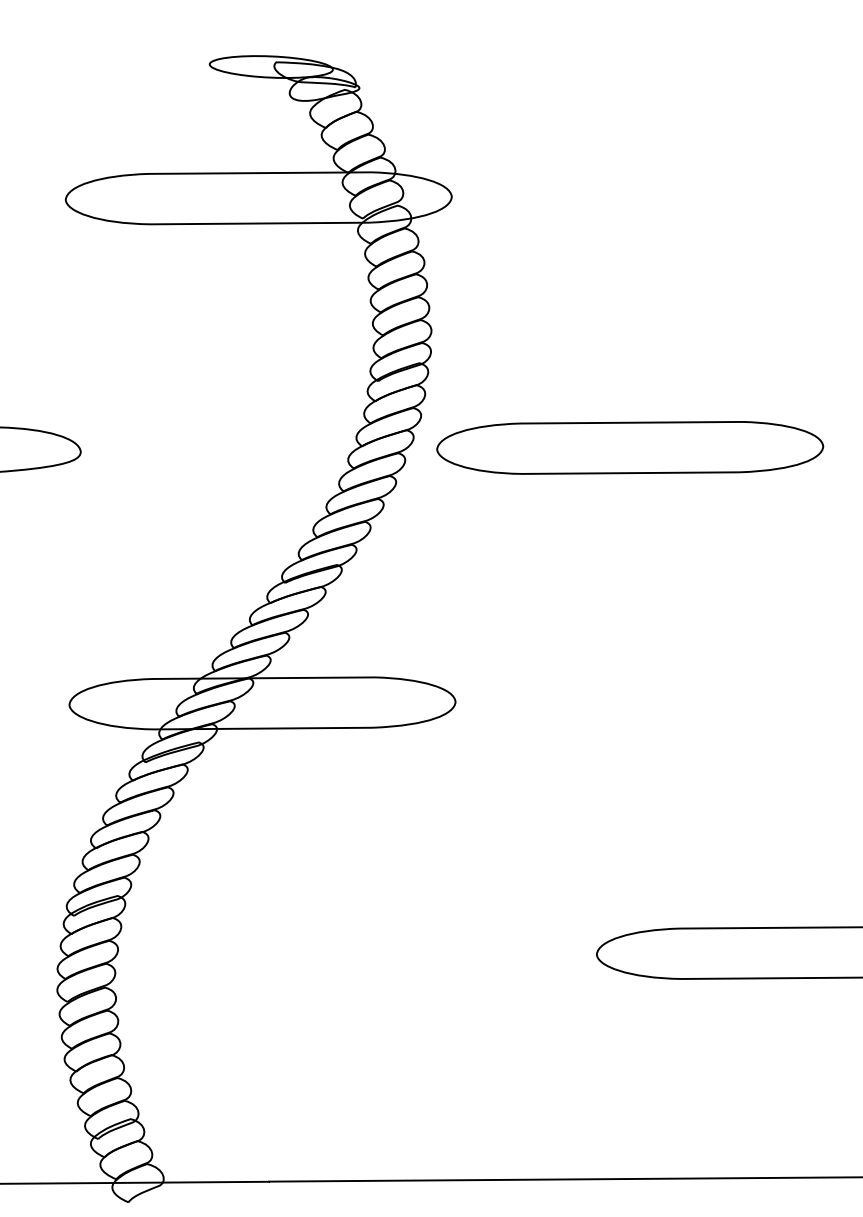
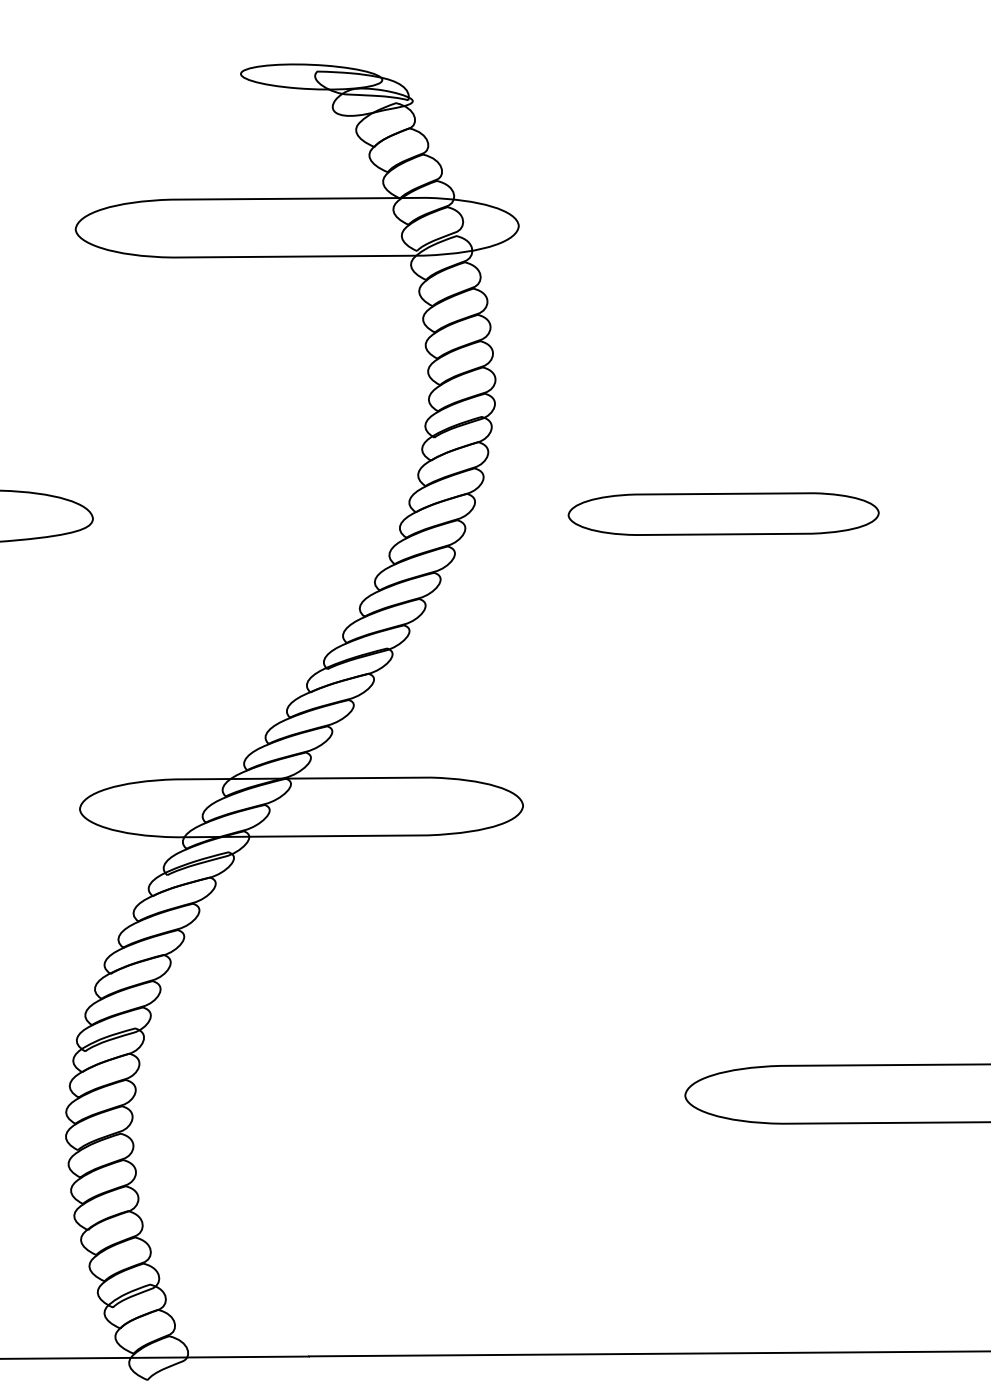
part: (630, 447) -> (723, 513), size x0.7

